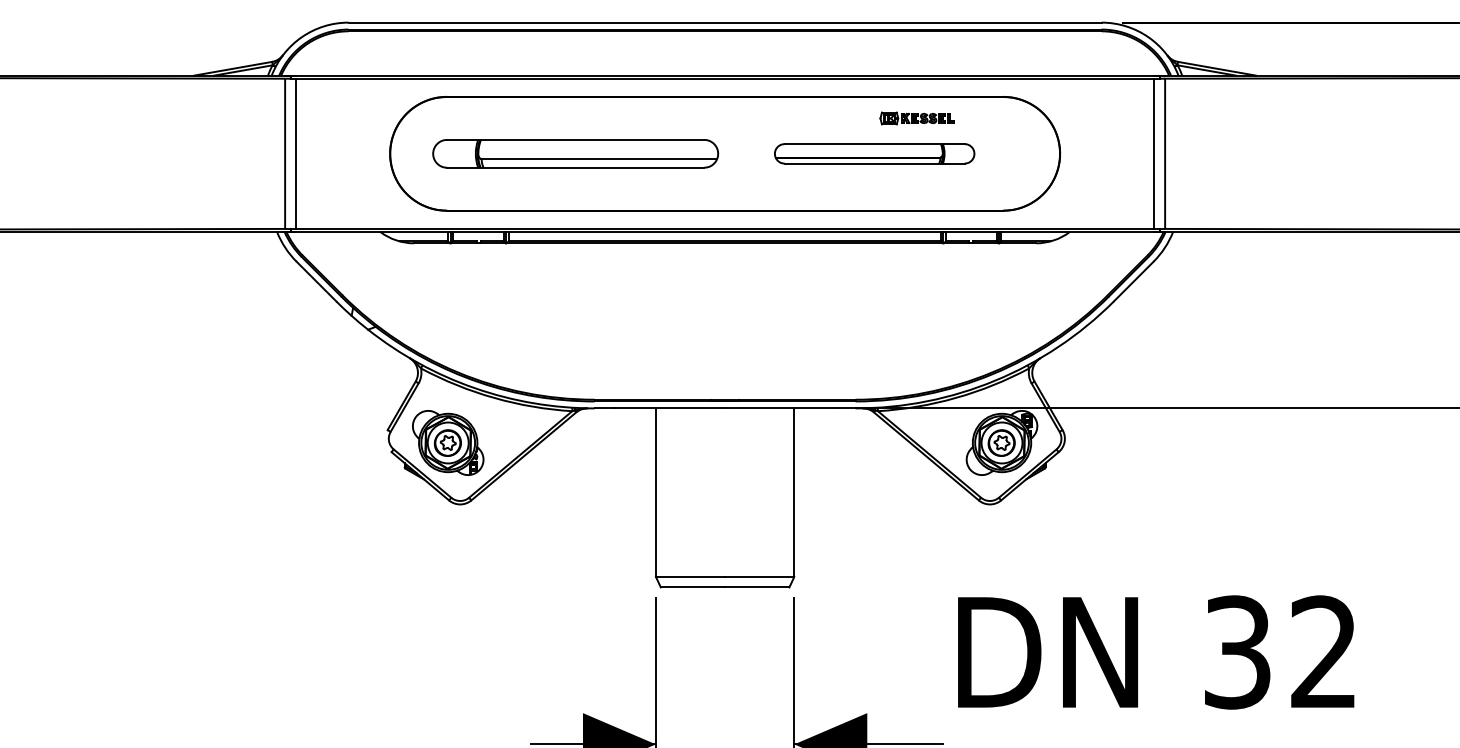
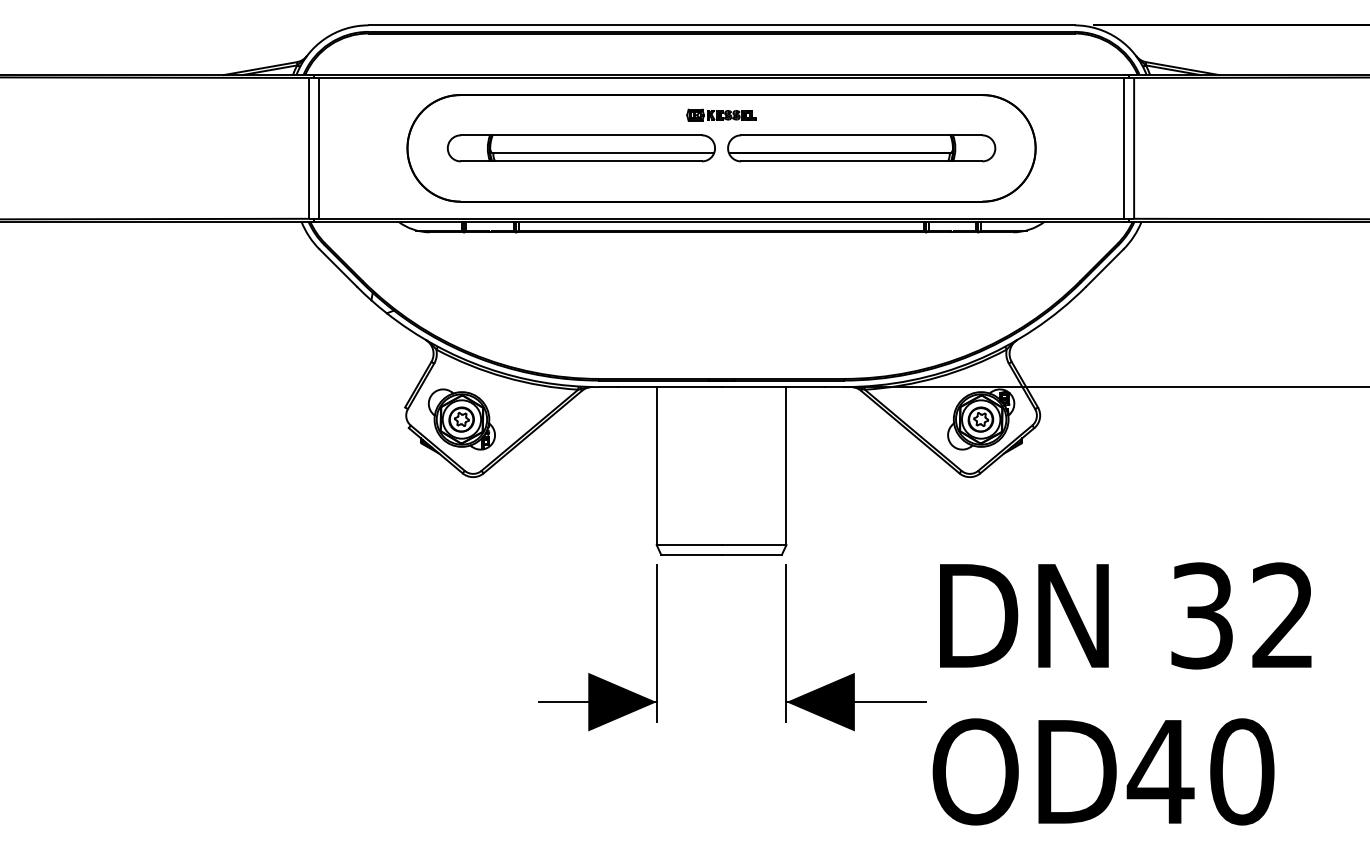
part: (917, 117) -> (721, 114), moved
part: (874, 153) -> (861, 148), size x1.43

